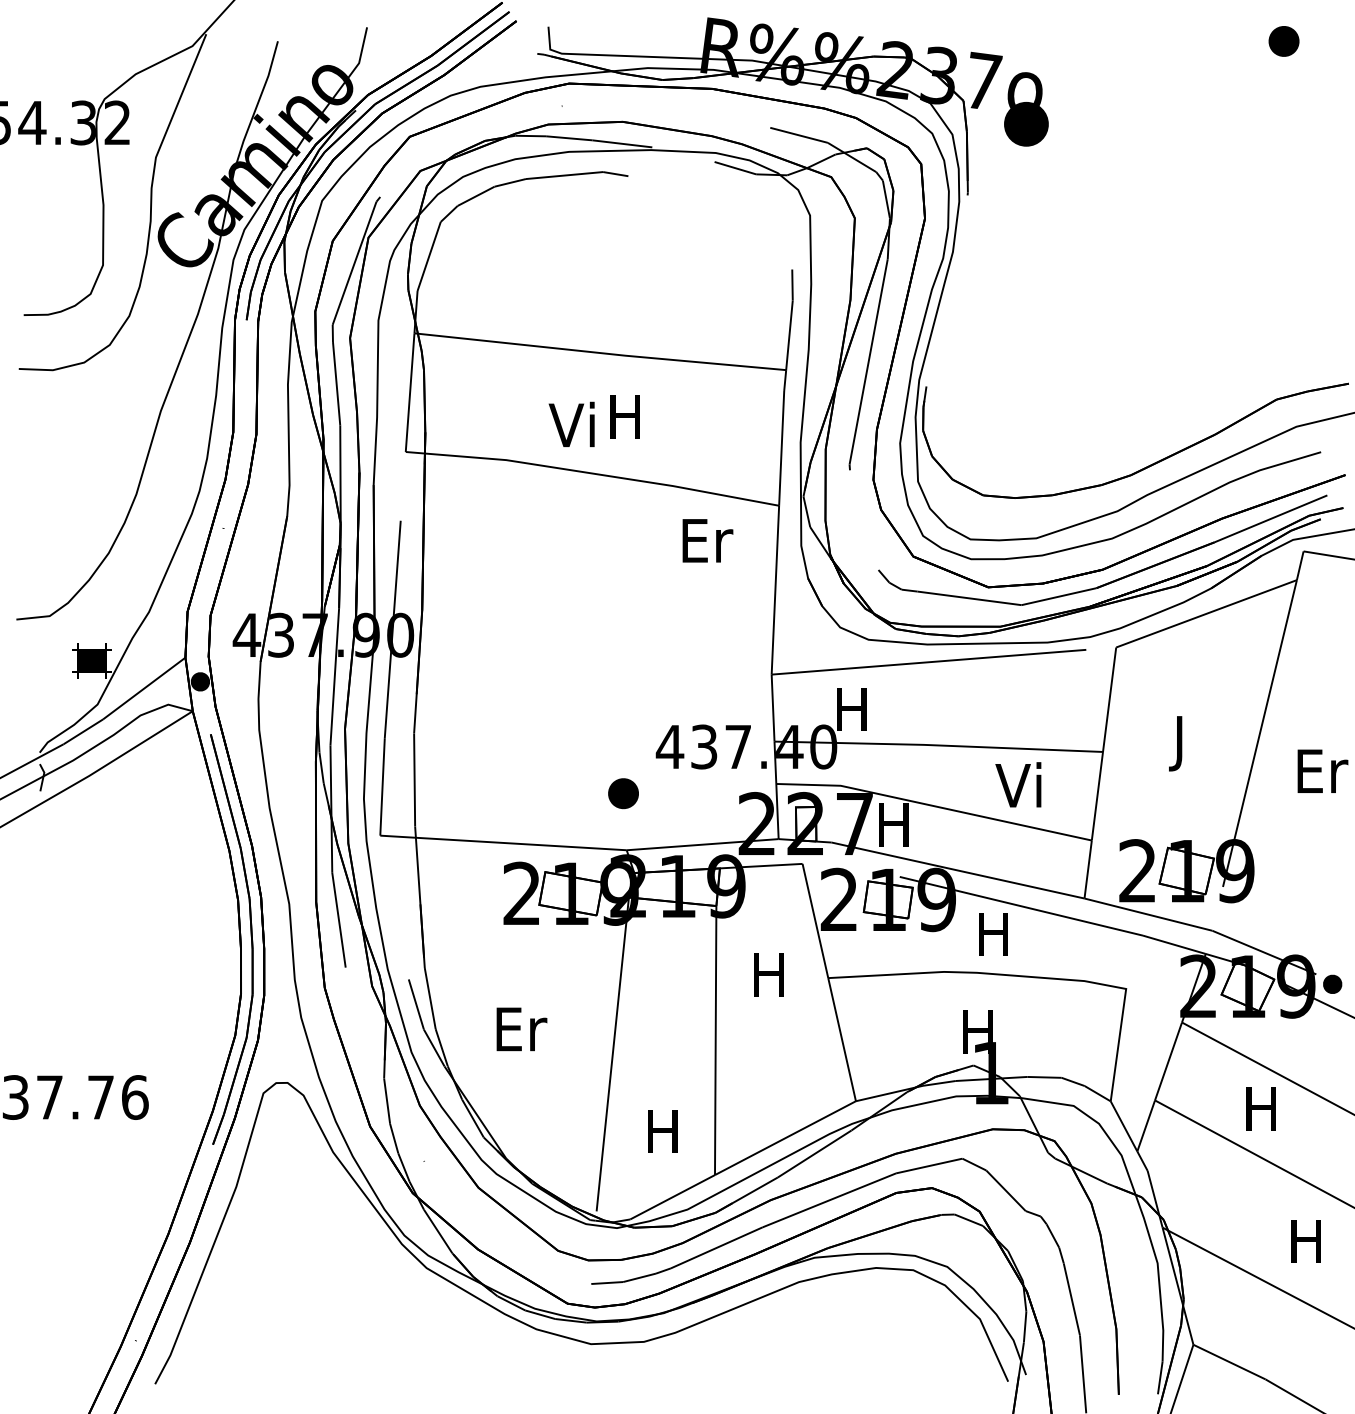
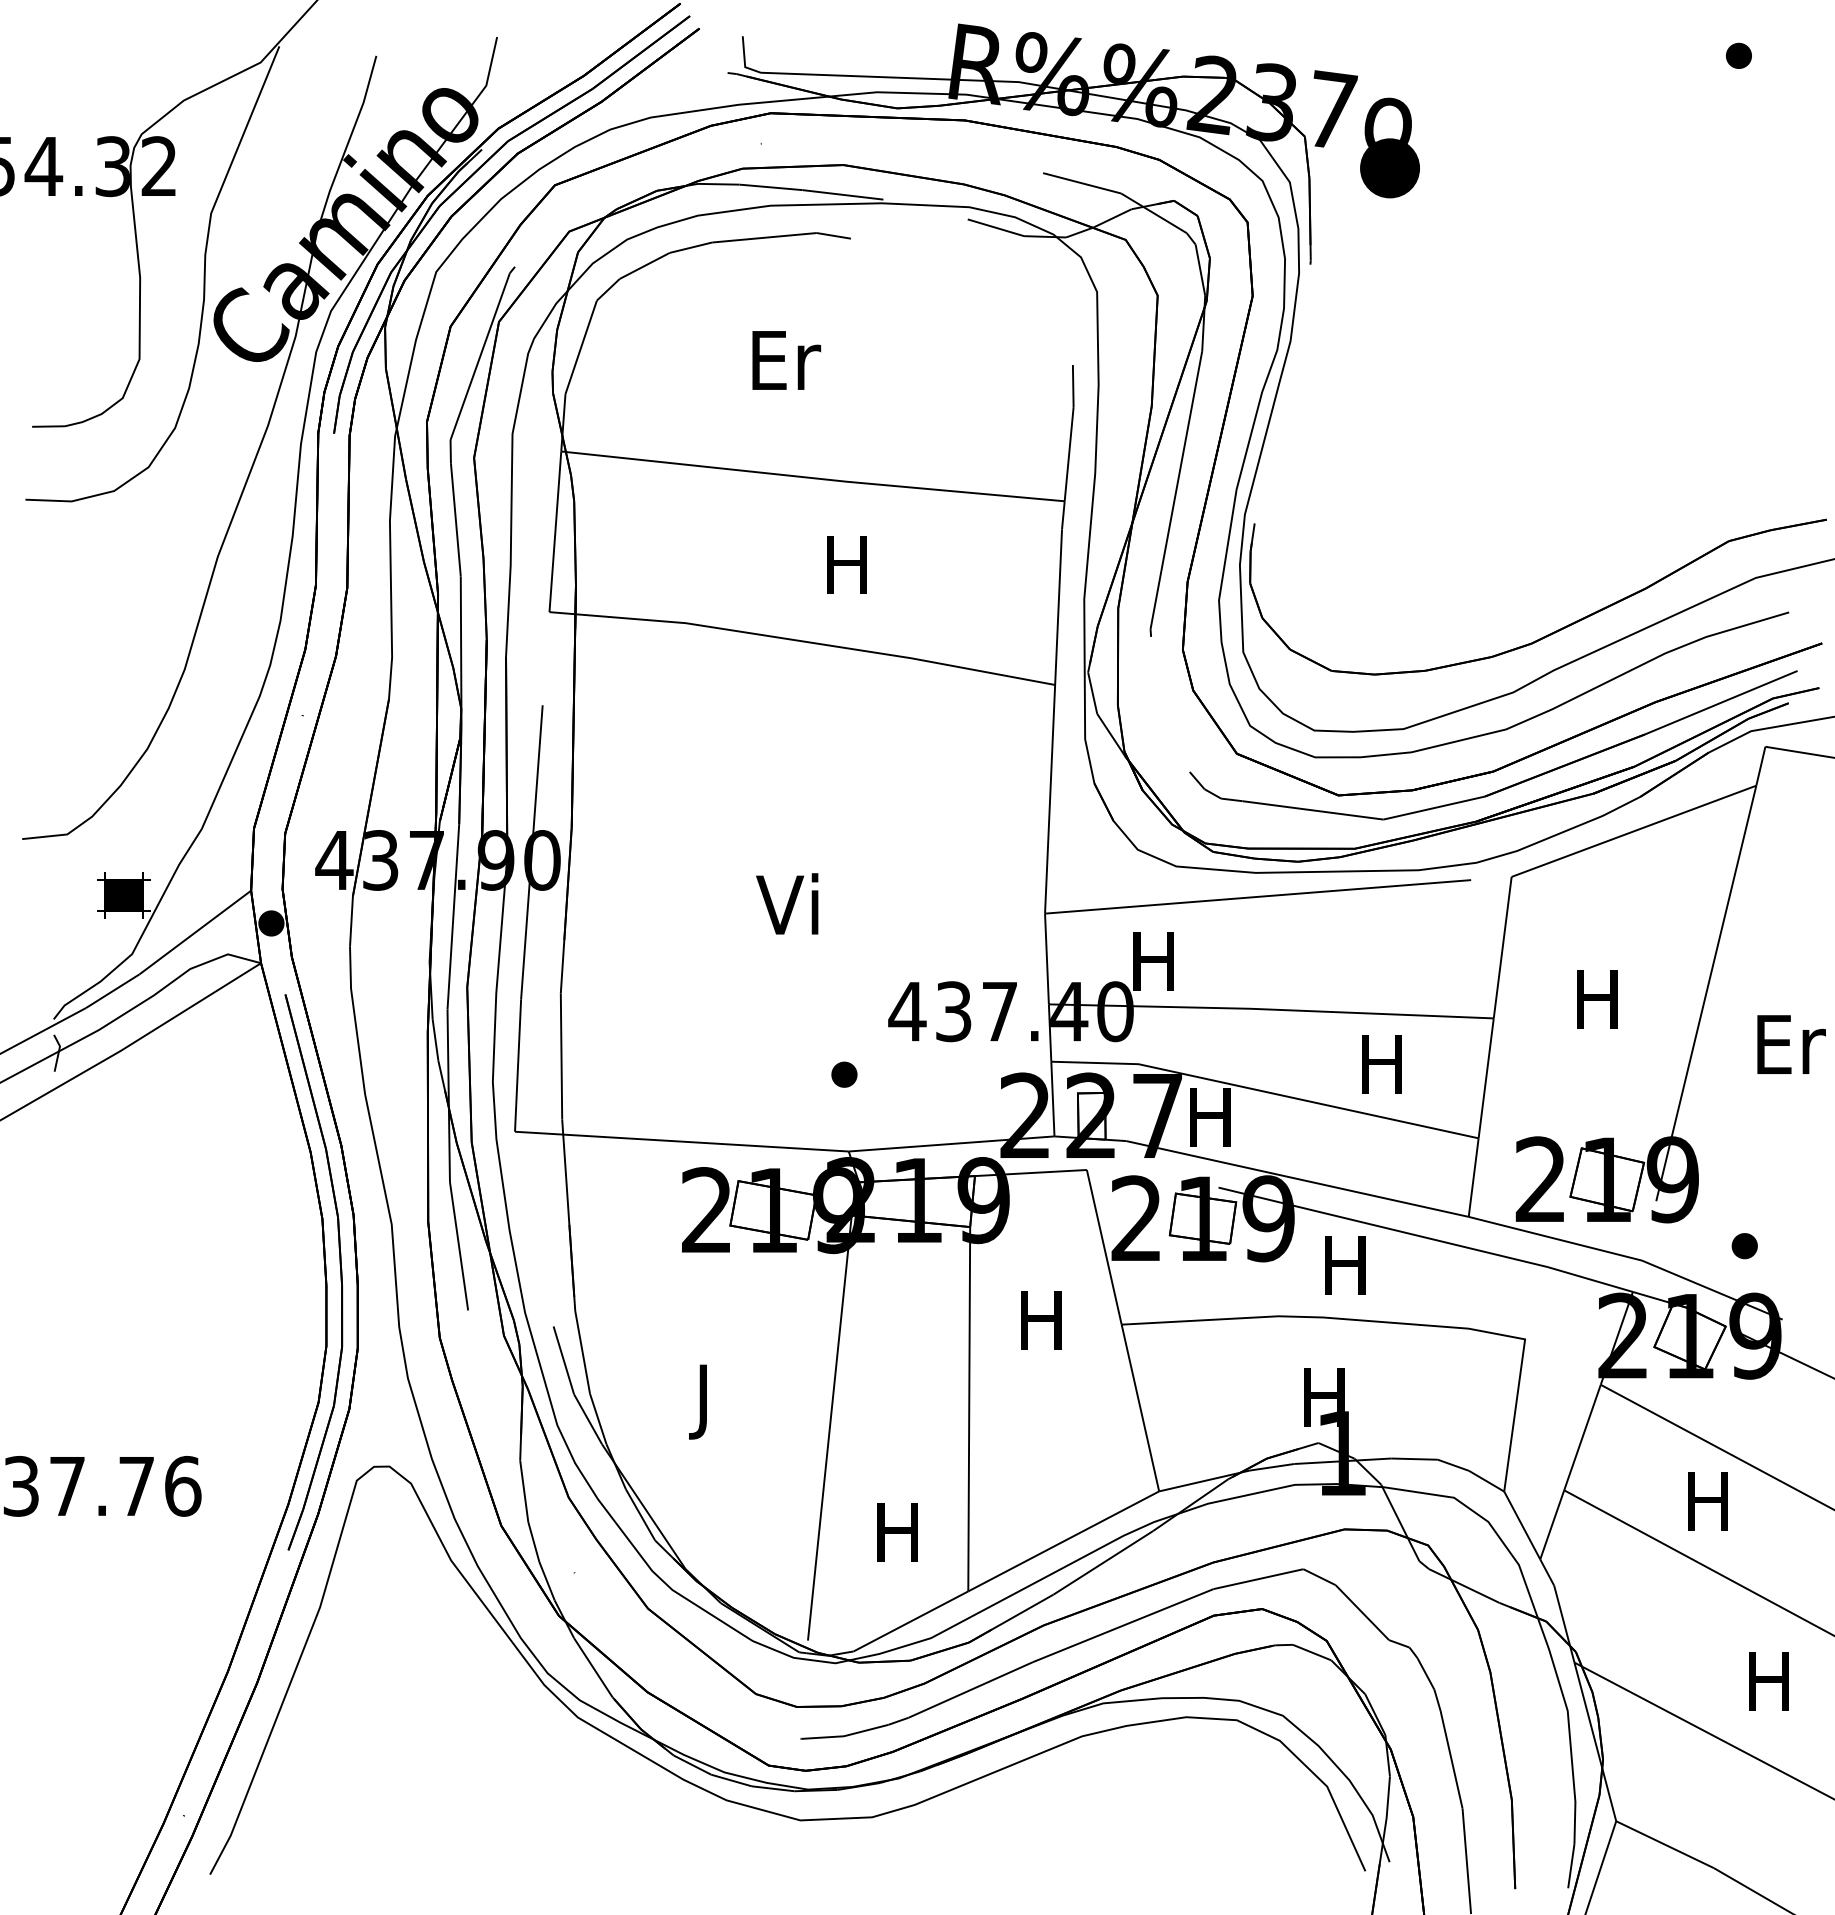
part: (1283, 40) -> (1738, 55), size x0.62
text: (571, 424) -> (787, 903), moved
text: (707, 540) -> (786, 360), moved
text: (1179, 743) -> (1597, 1006), J -> H
text: (1018, 784) -> (1379, 1062), Vi -> H
part: (623, 793) -> (844, 1074), size x0.62
part: (1332, 984) -> (1744, 1246), moved
text: (521, 1034) -> (706, 1401), Er -> J

